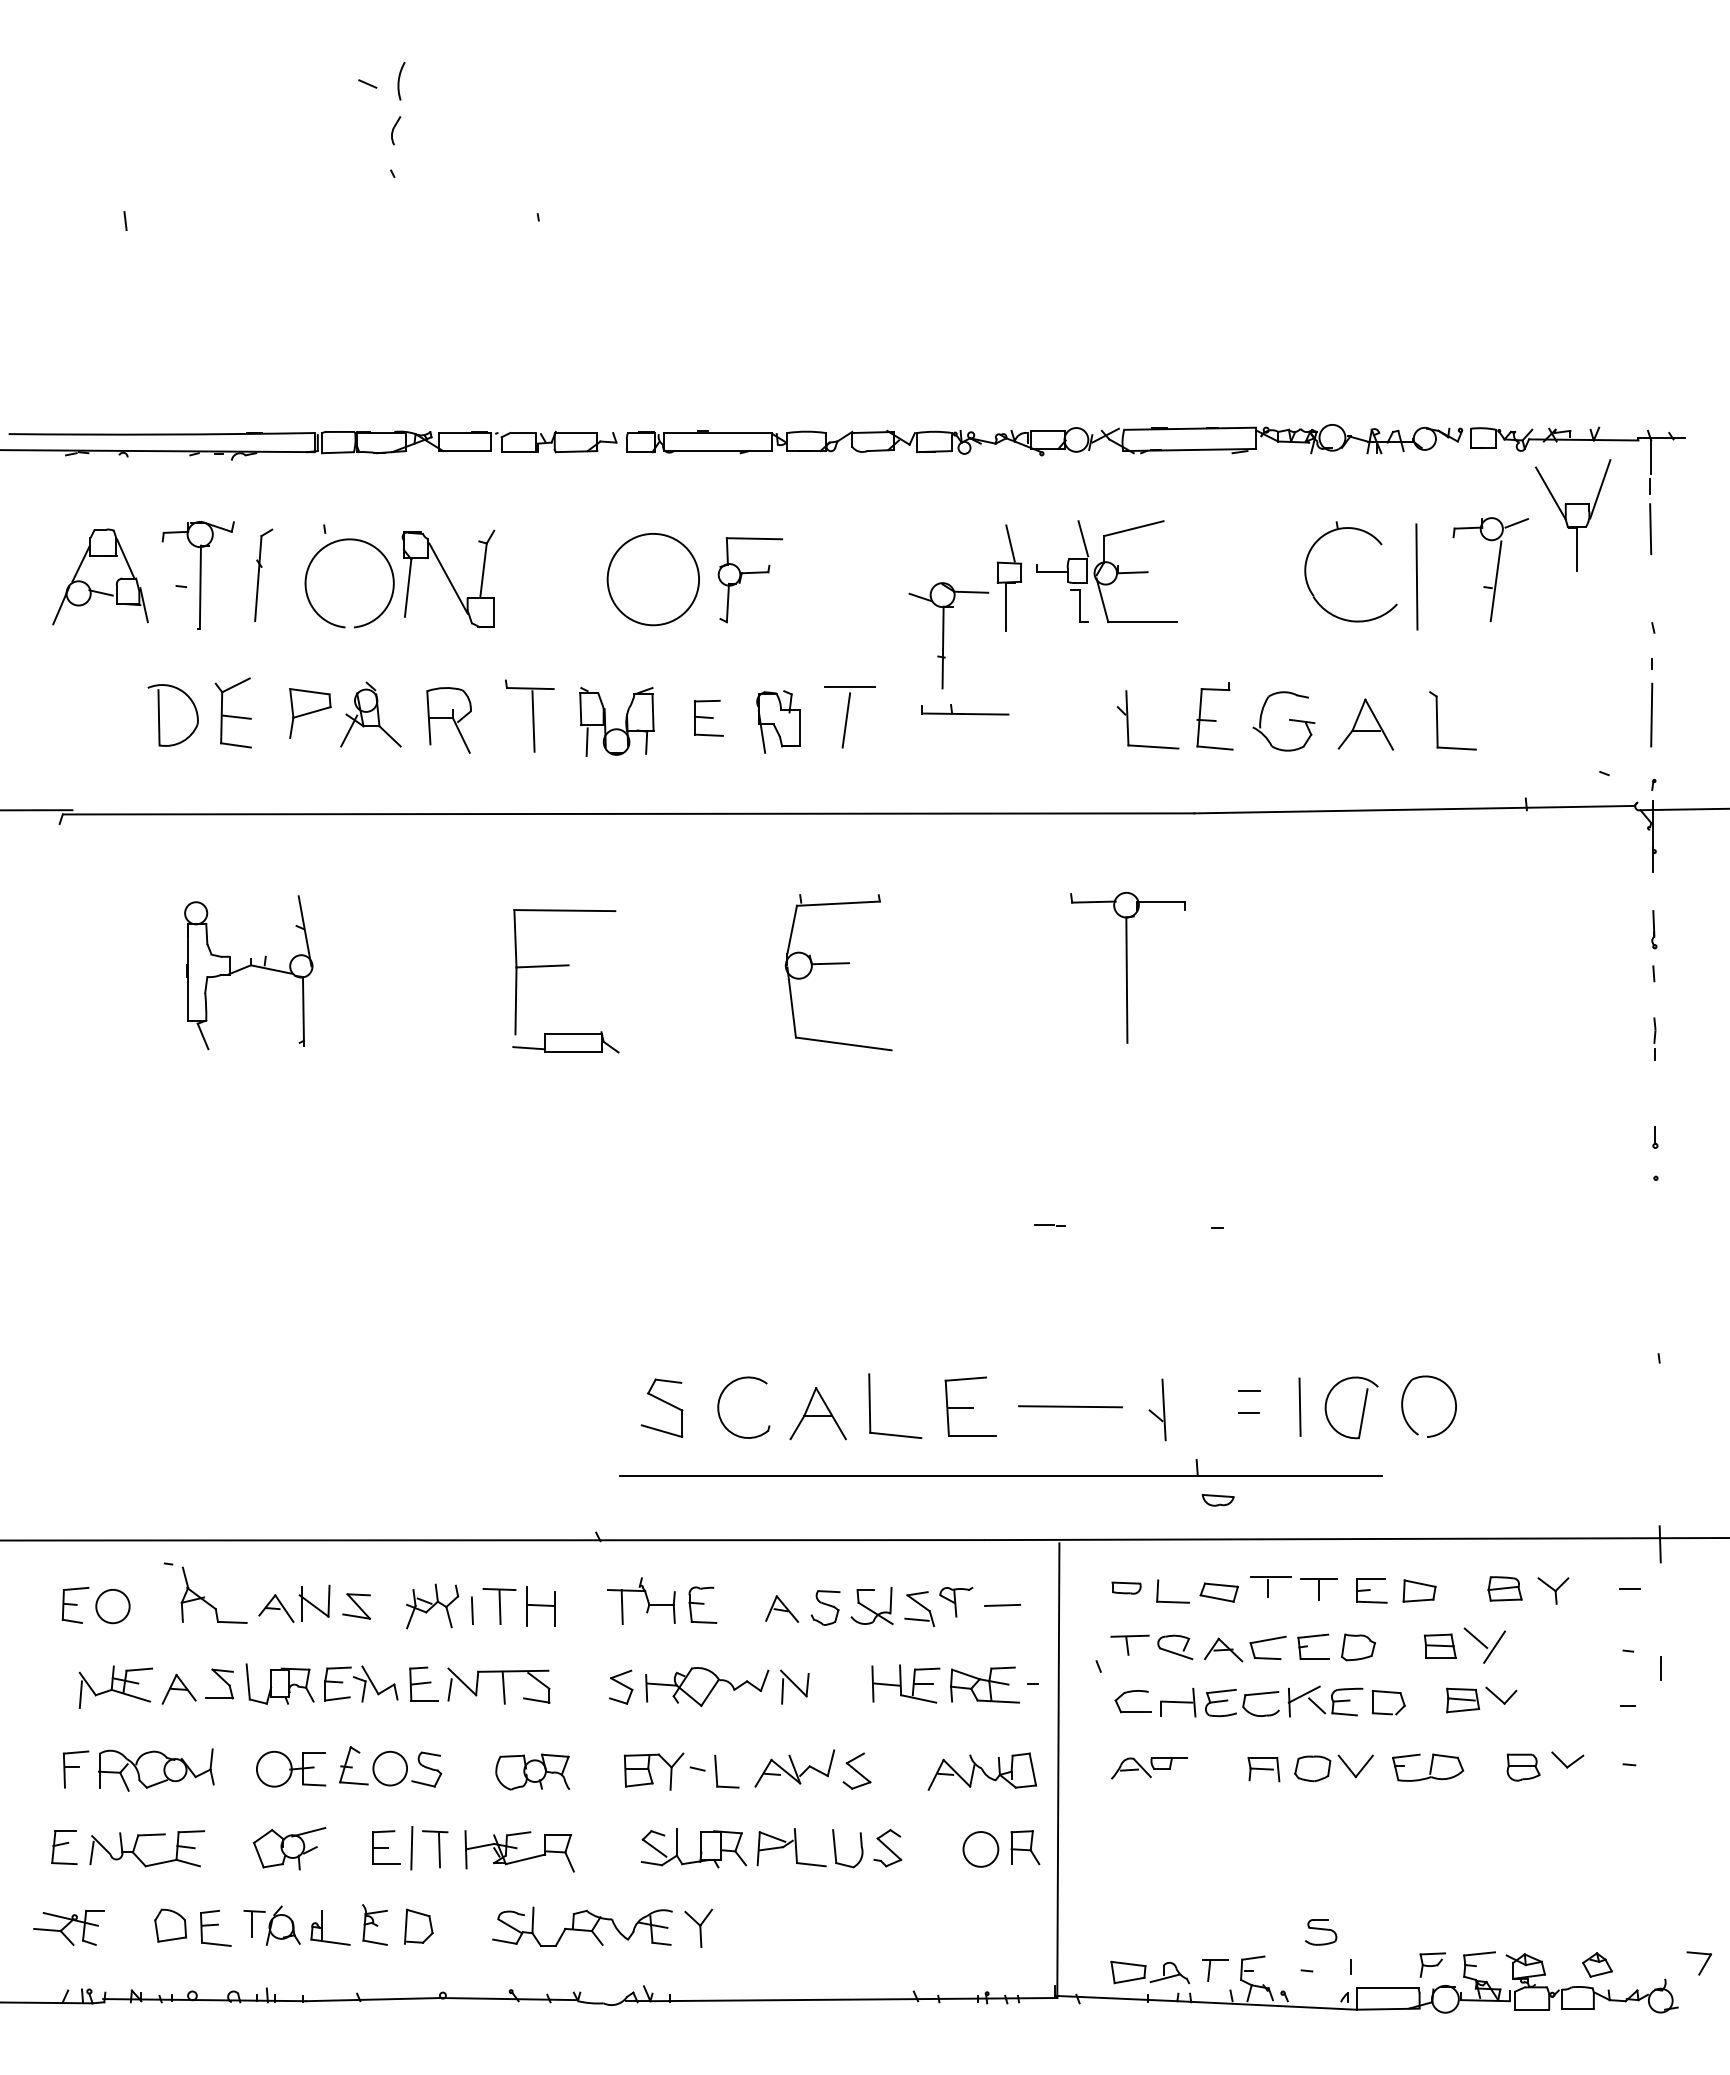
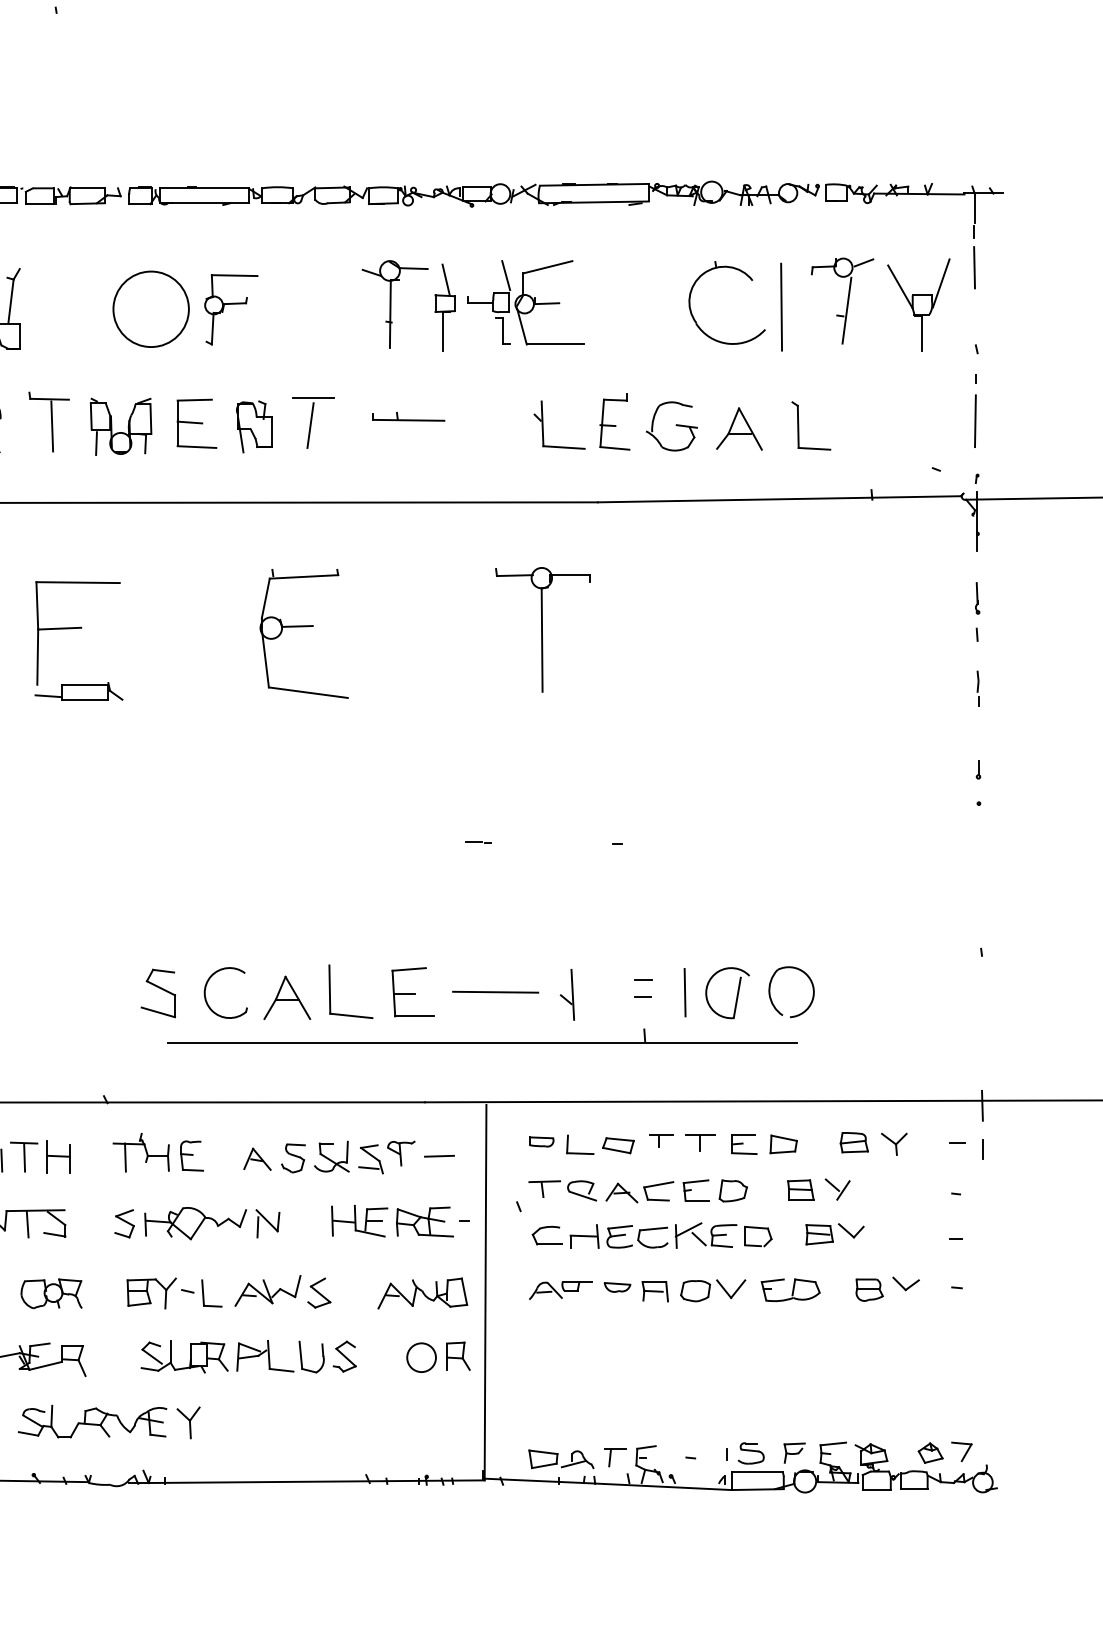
part: (1573, 515) -> (919, 305), moved
part: (948, 635) -> (394, 304), moved
part: (708, 718) -> (196, 424), size x1.67
part: (1000, 1475) -> (482, 1042), moved
part: (1217, 1500) -> (616, 1287), moved
part: (1271, 1586) -> (661, 1140), size x0.71
part: (1484, 1645) -> (837, 1189), size x0.71
line: (1660, 1668) -> (982, 1149), moved
part: (1321, 1932) -> (751, 1453), moved
part: (1698, 1963) -> (961, 1451), moved

